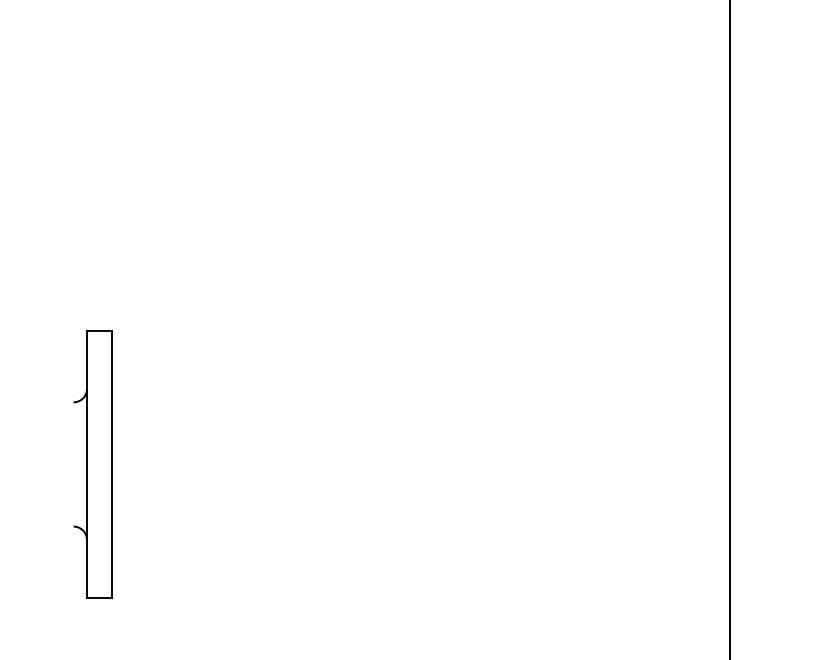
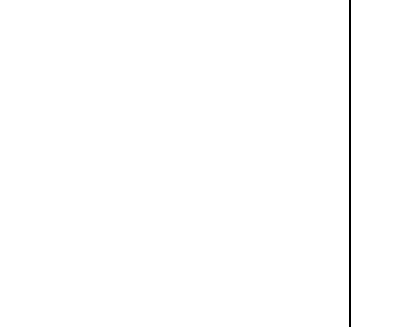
part: (92, 463) -> (55, 205), removed

